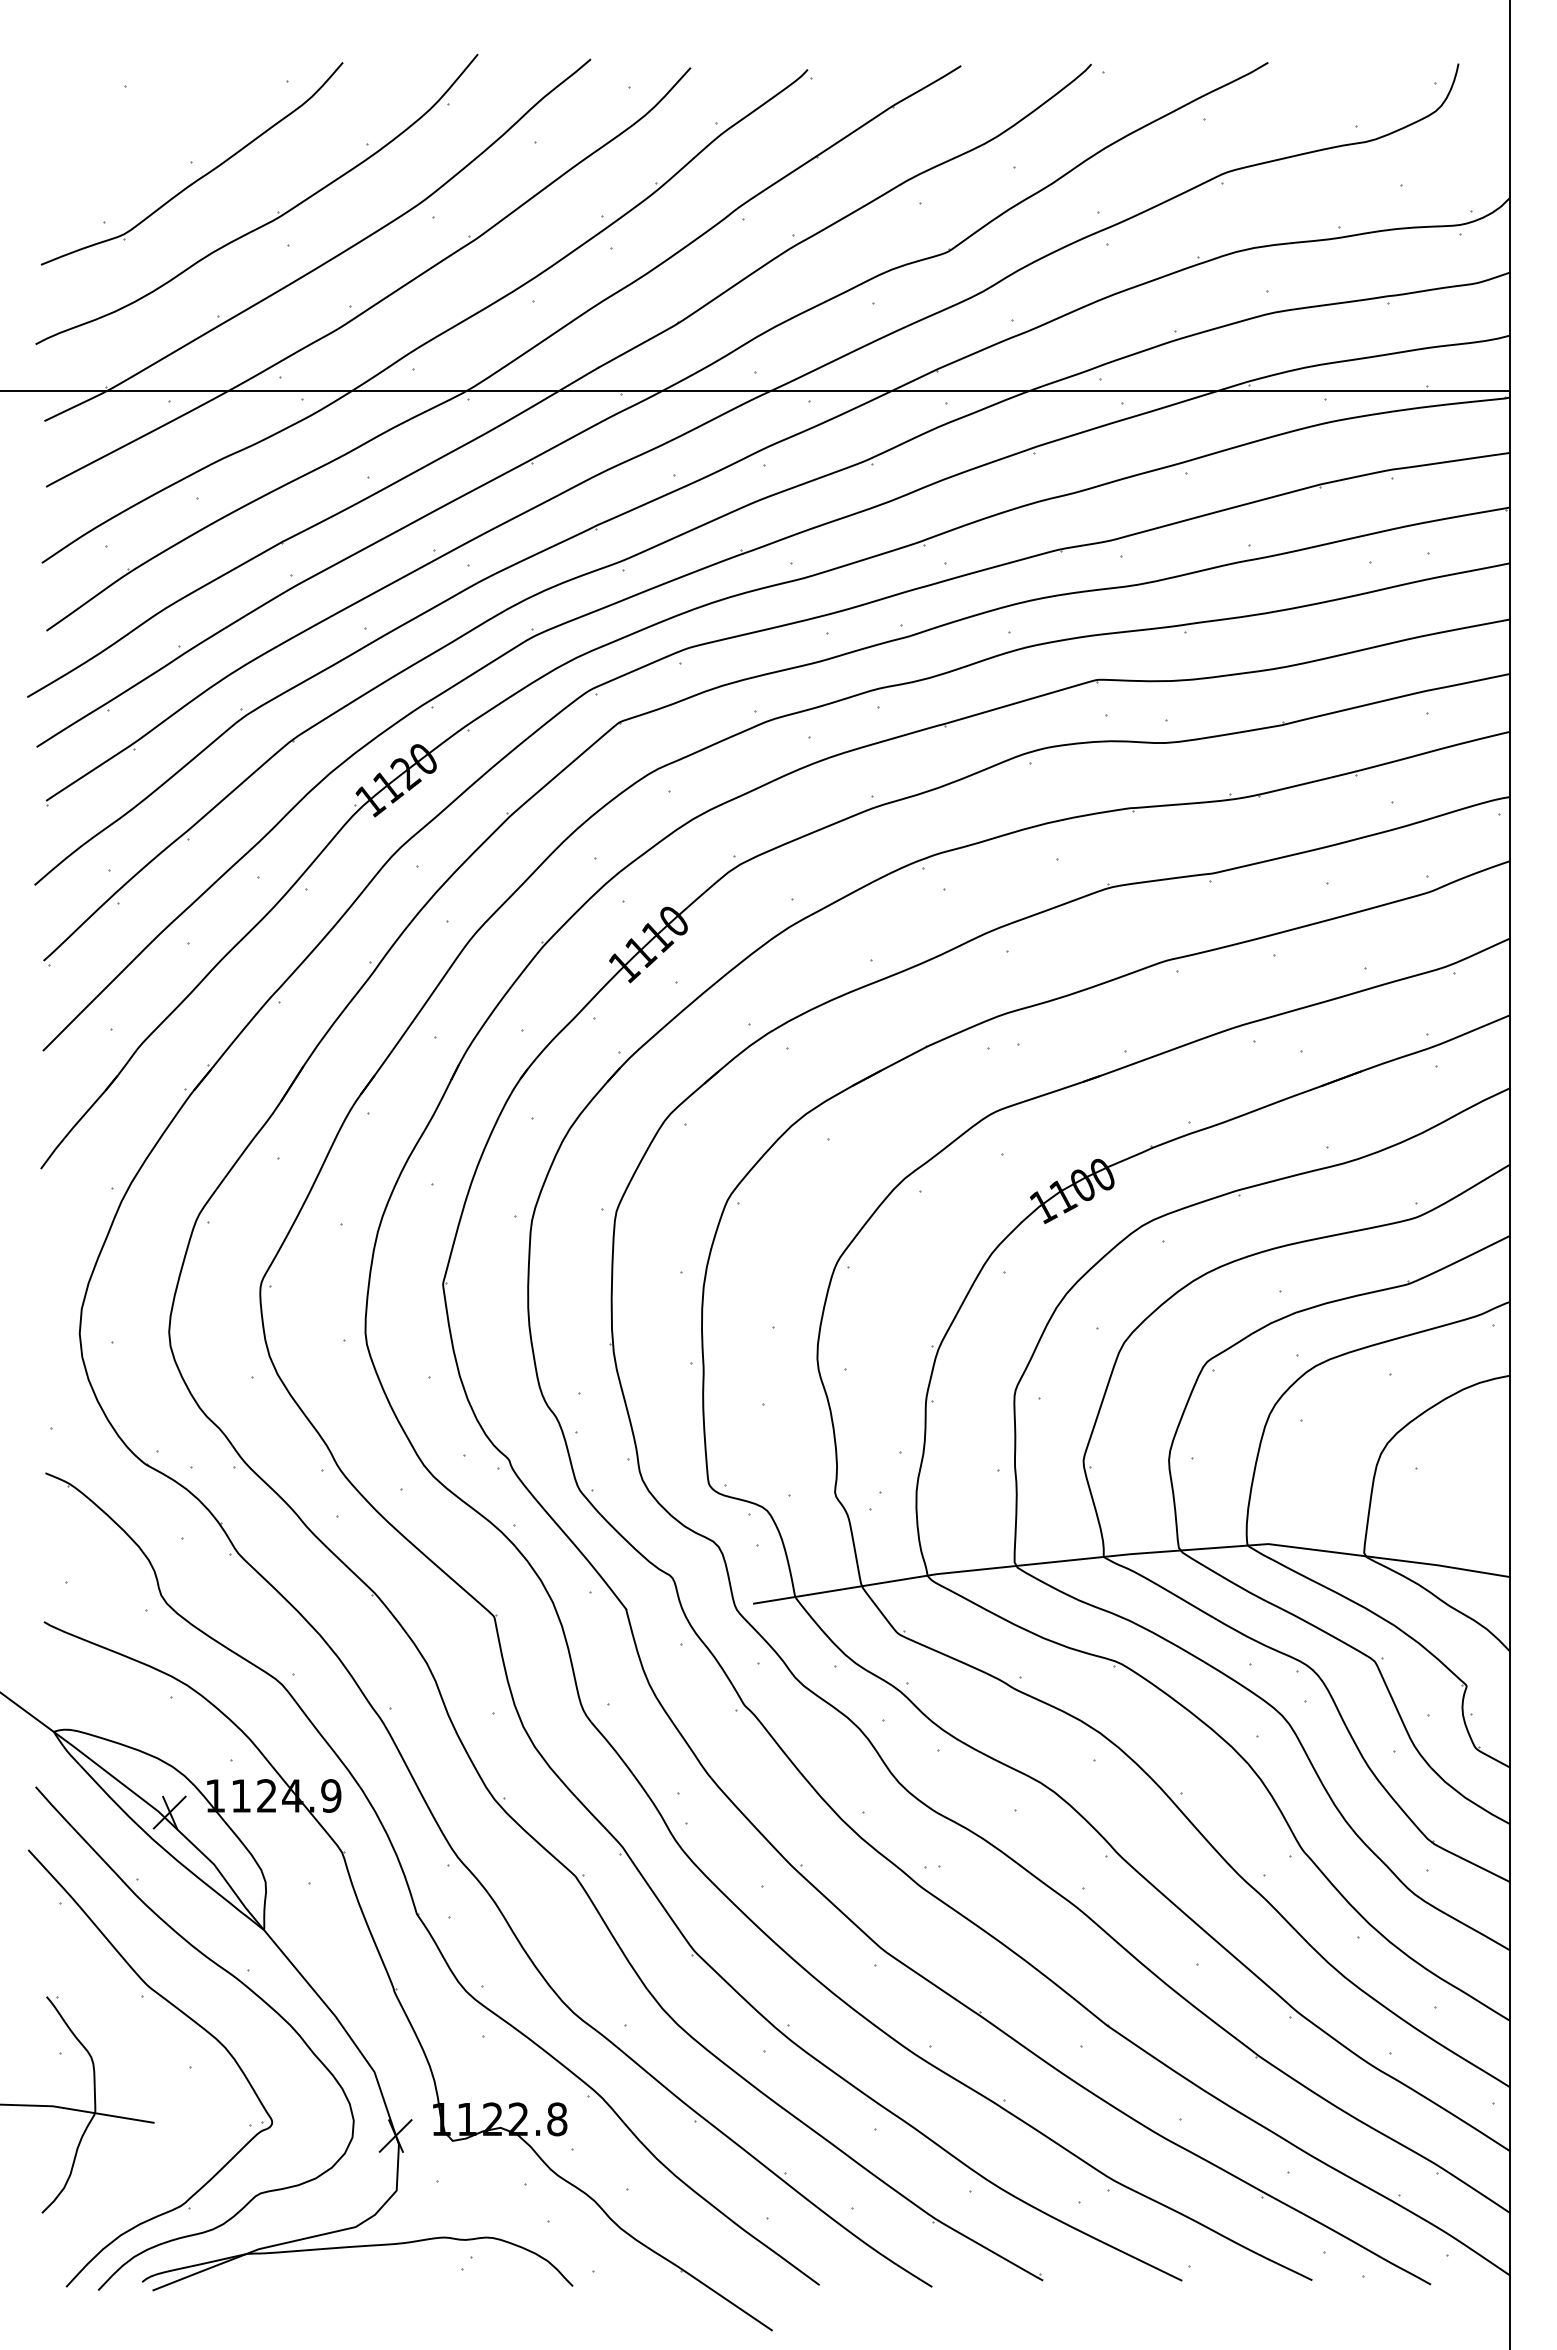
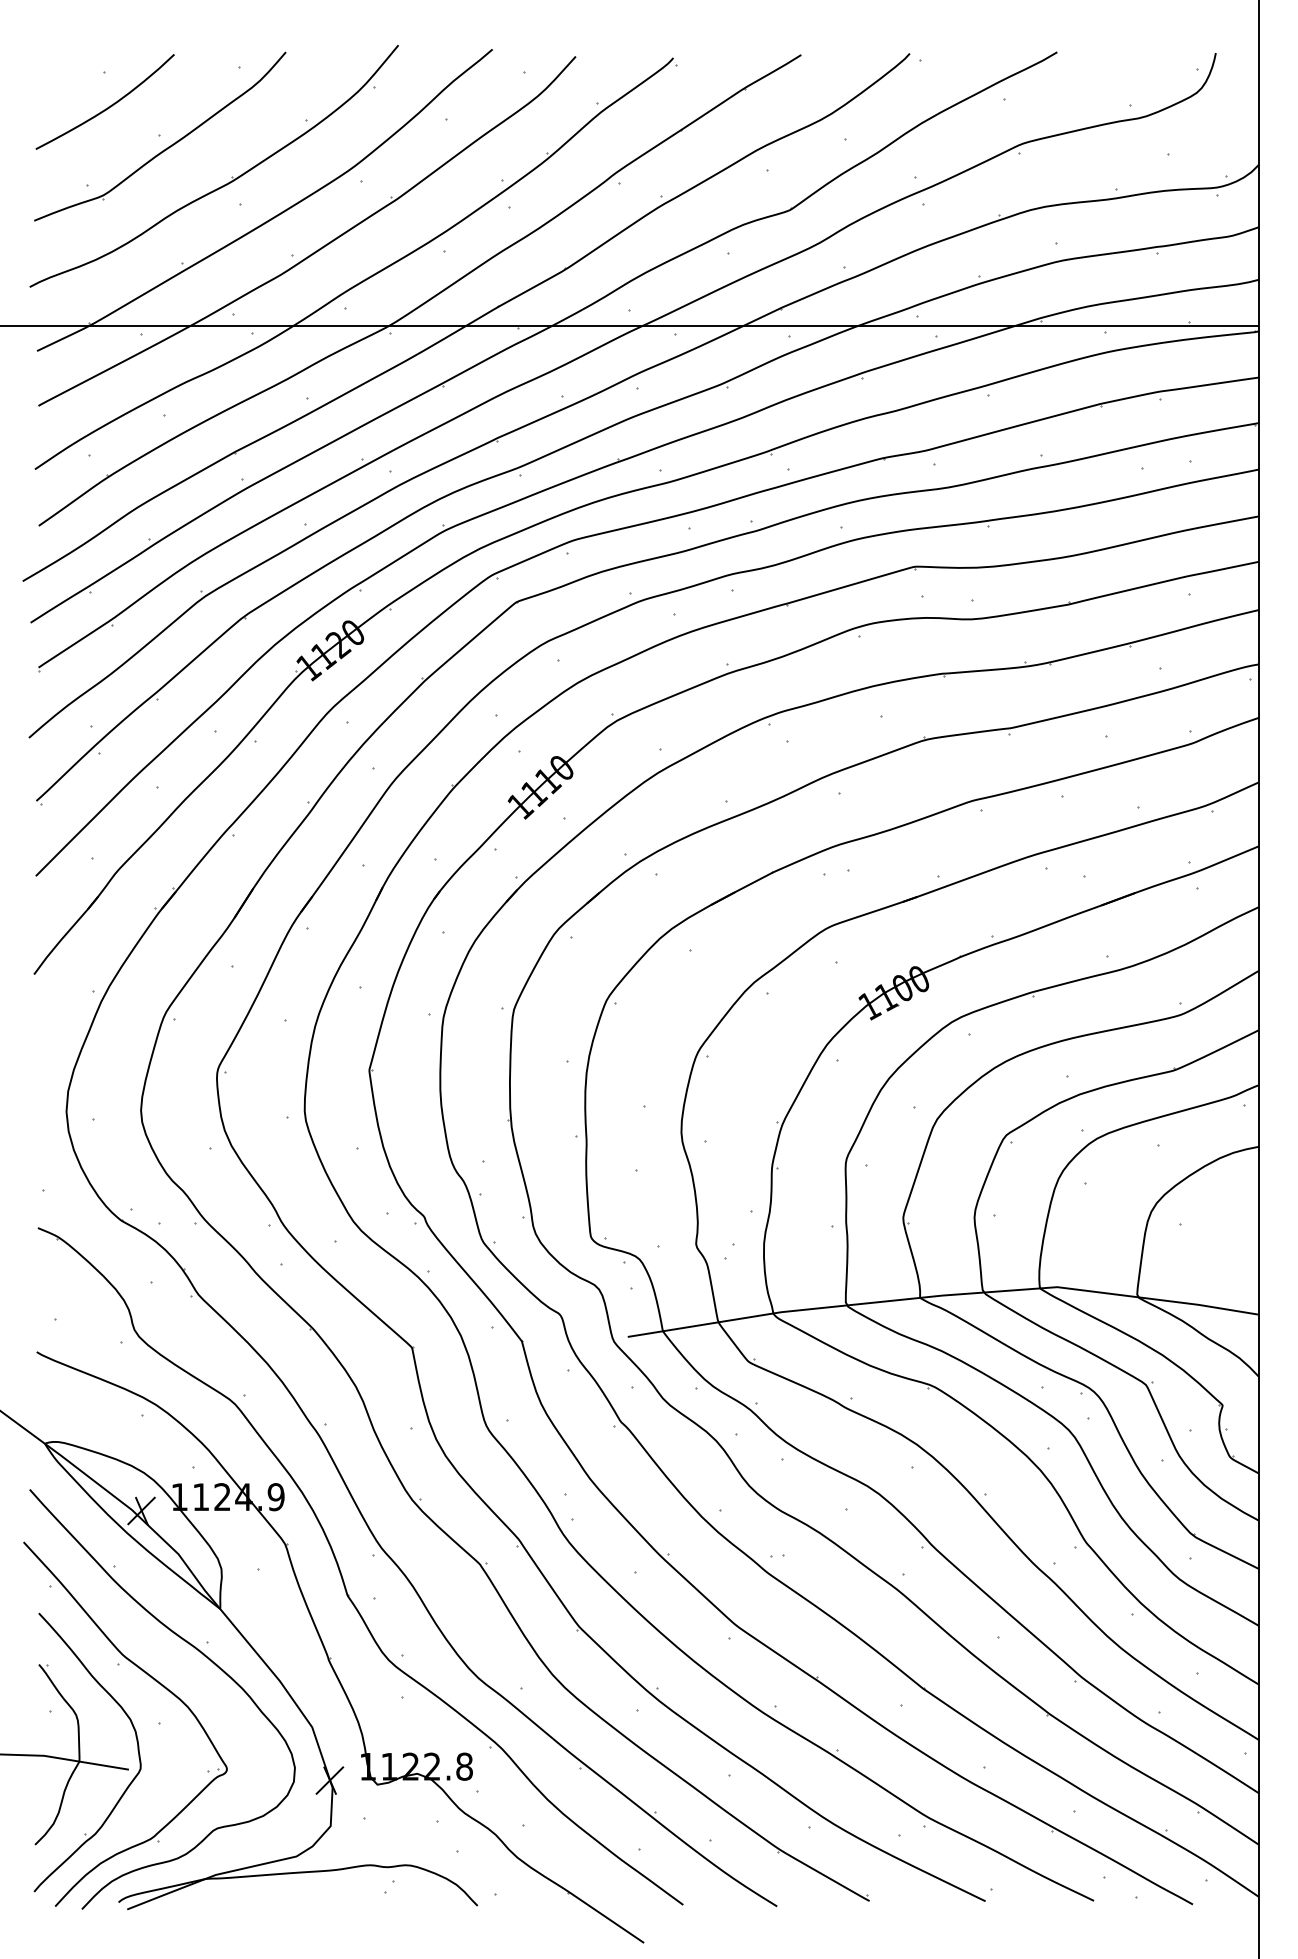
curve: (129, 128) -> (107, 107), added
part: (164, 2094) -> (137, 1745), added

